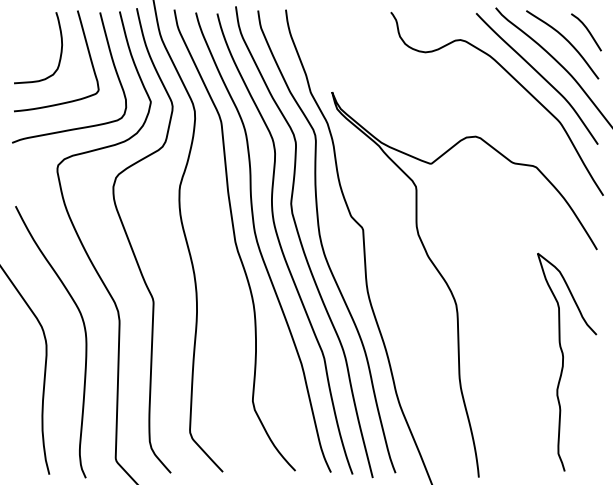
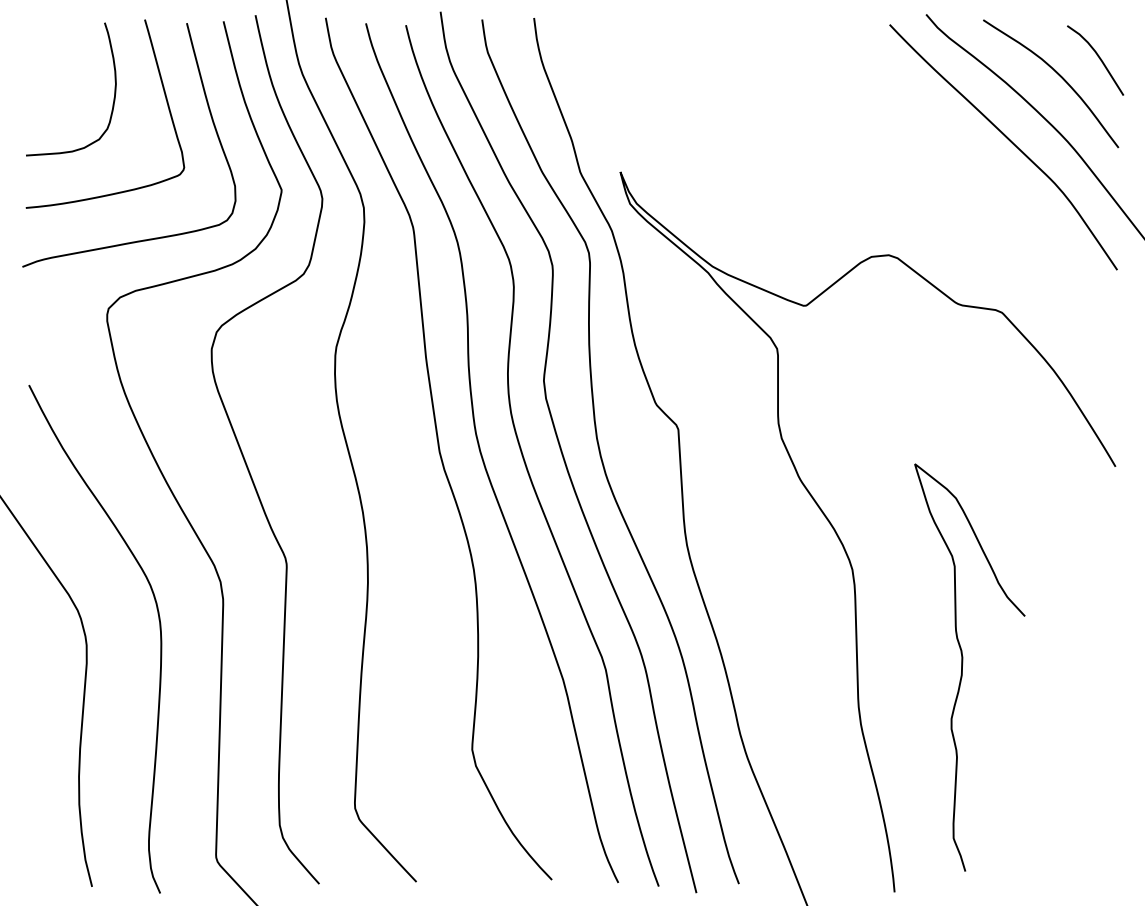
curve: (516, 82) -> (964, 154), removed
curve: (563, 361) -> (963, 666), moved

